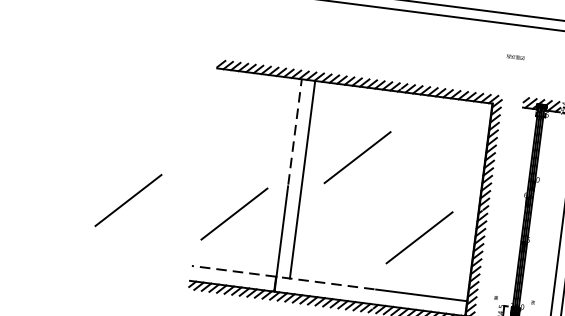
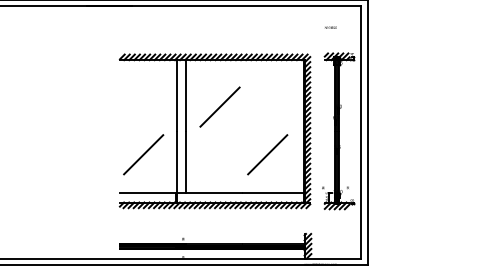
text: (515, 57) -> (330, 27), moved
line: (295, 130) -> (176, 94), dashed -> solid
line: (128, 200) -> (72, 154), removed
line: (282, 277) -> (180, 192), dashed -> solid

